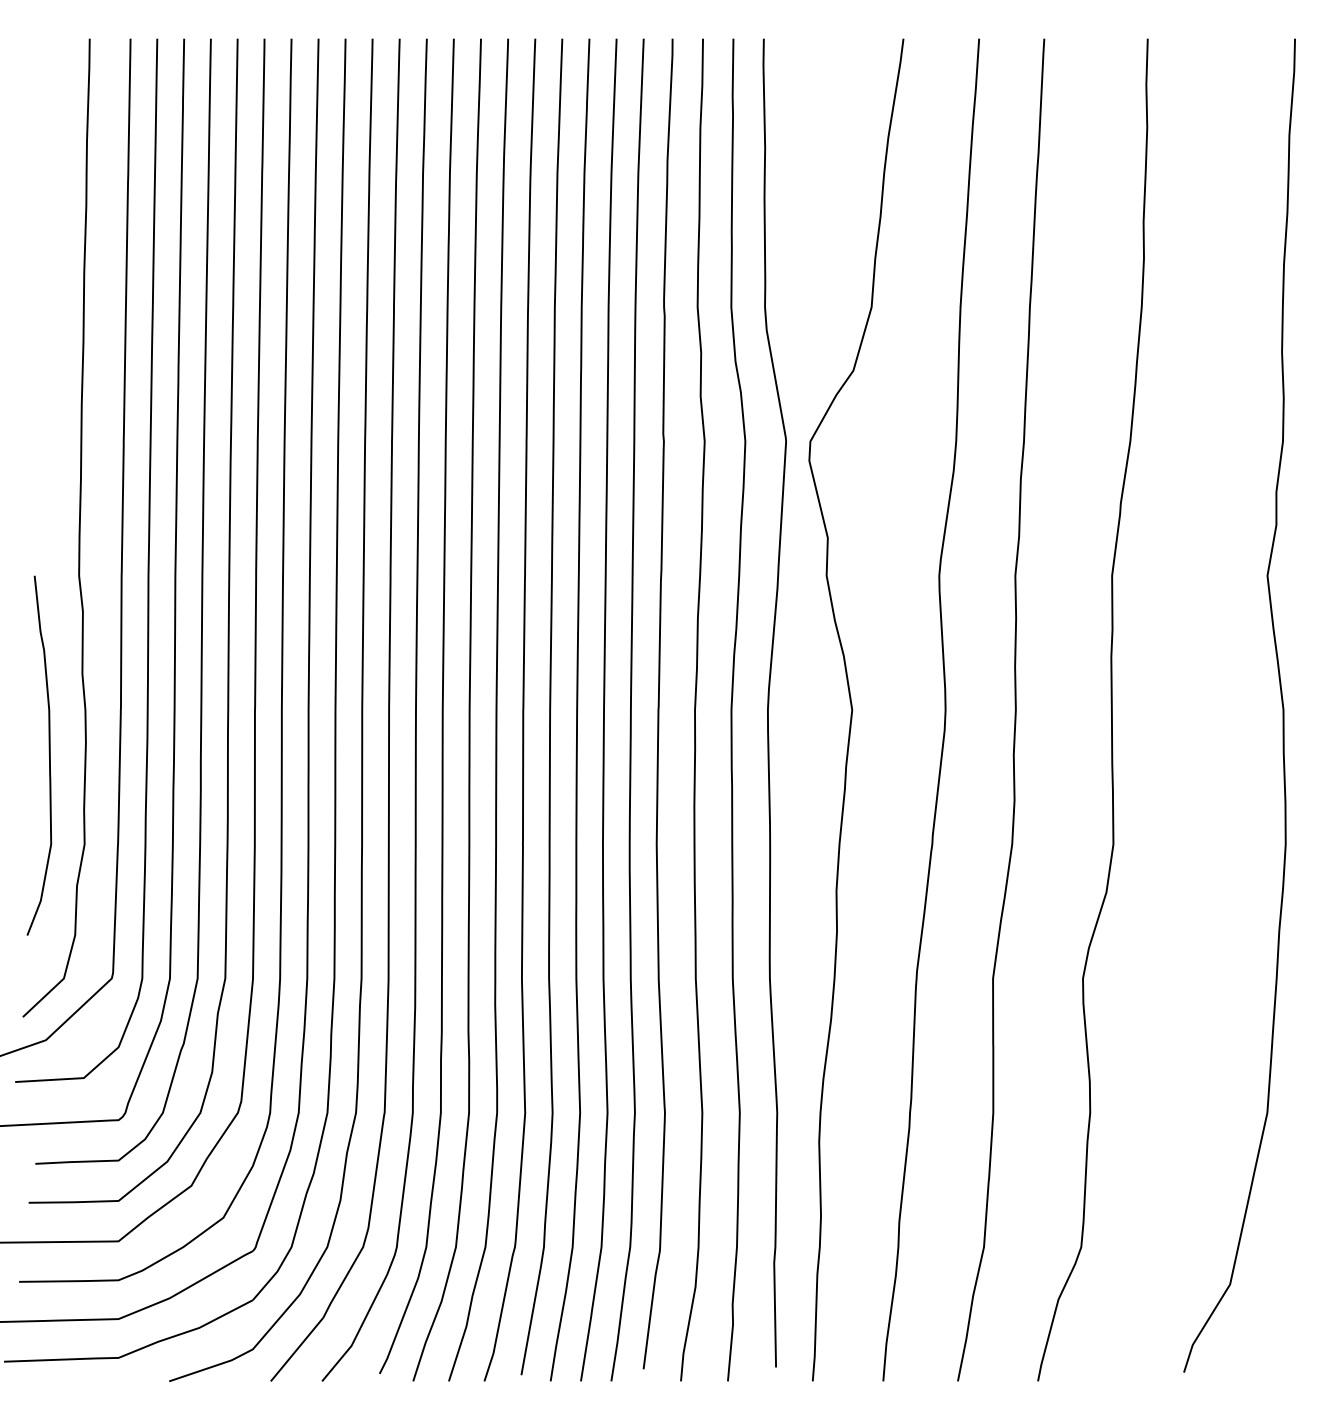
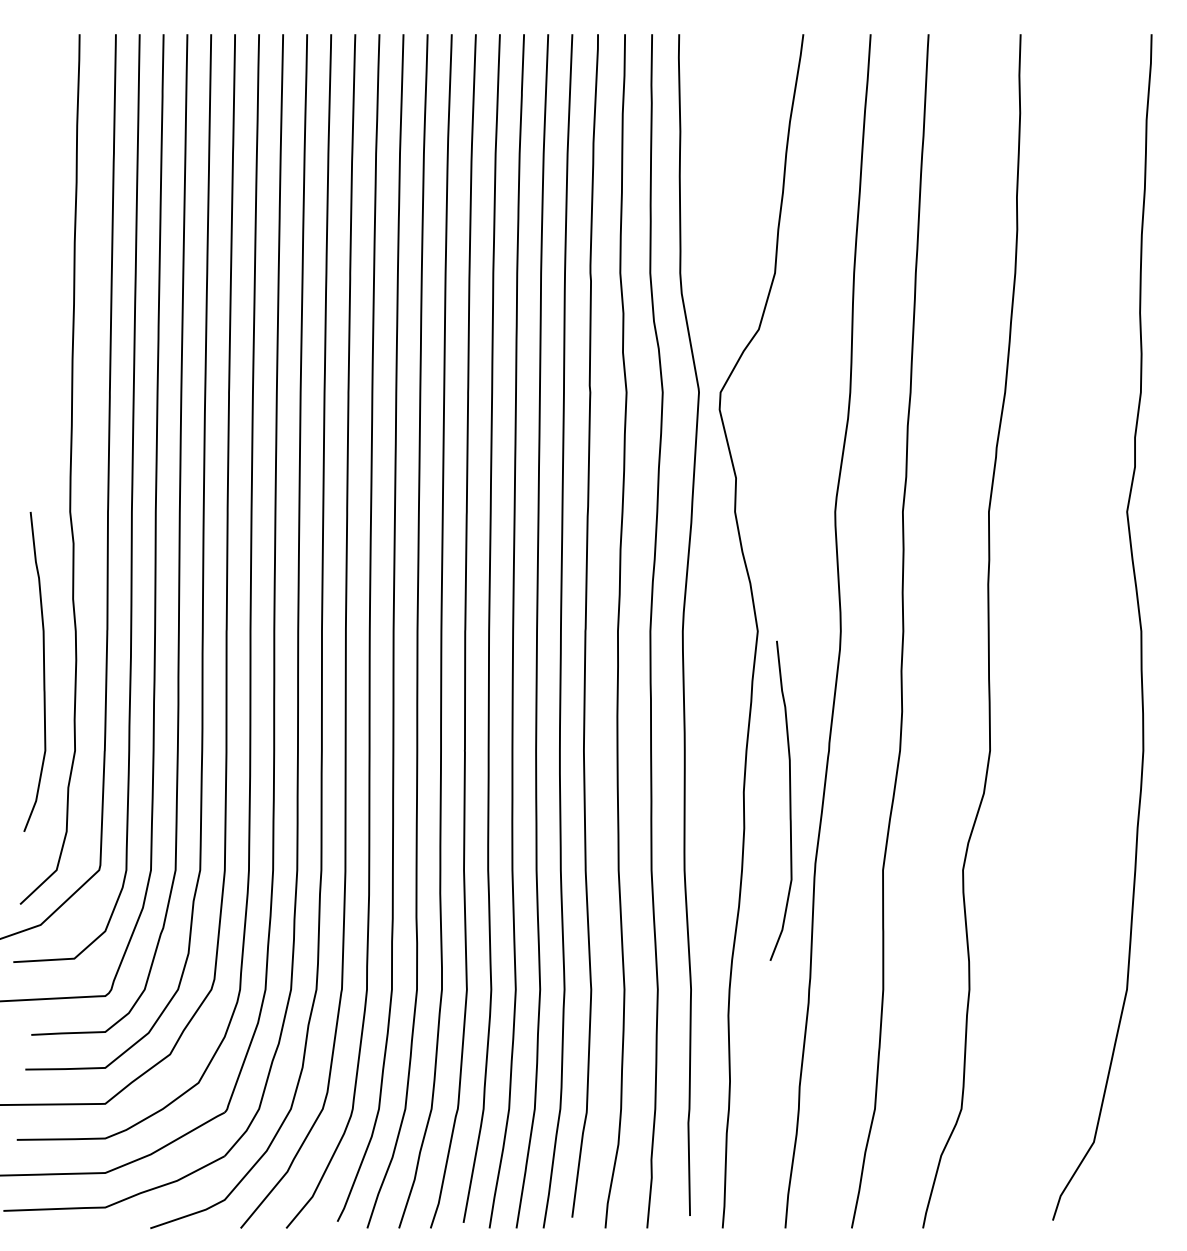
curve: (887, 897) -> (789, 798), added

